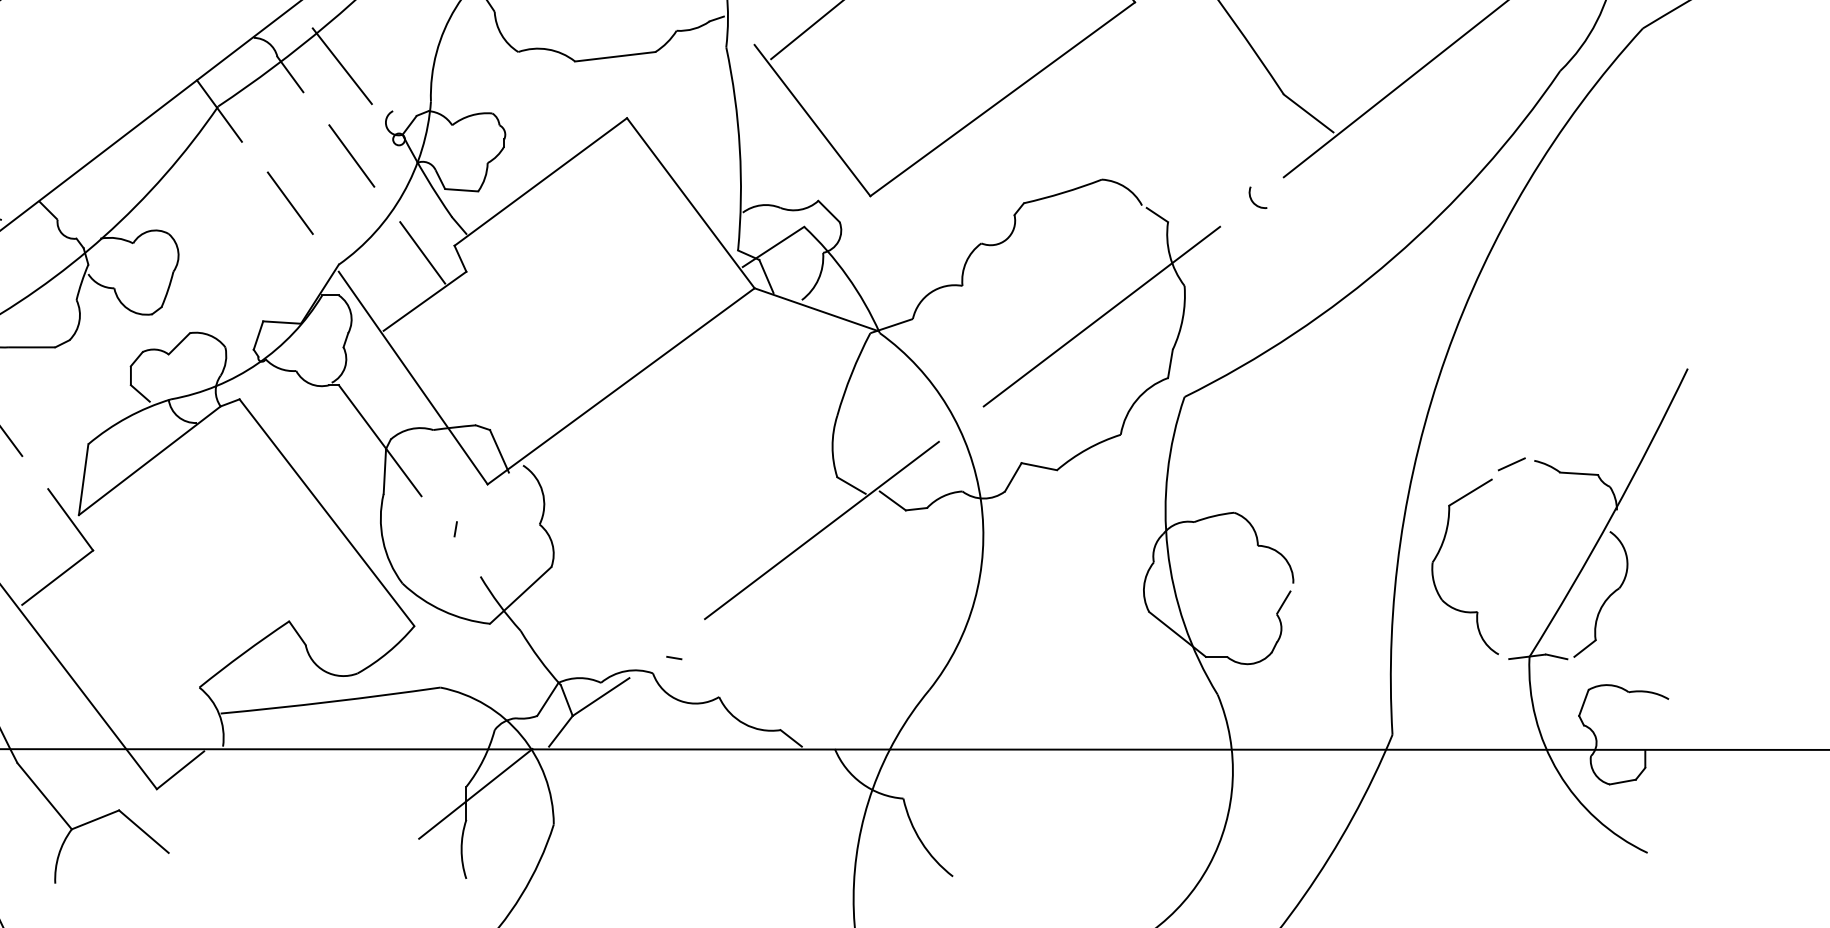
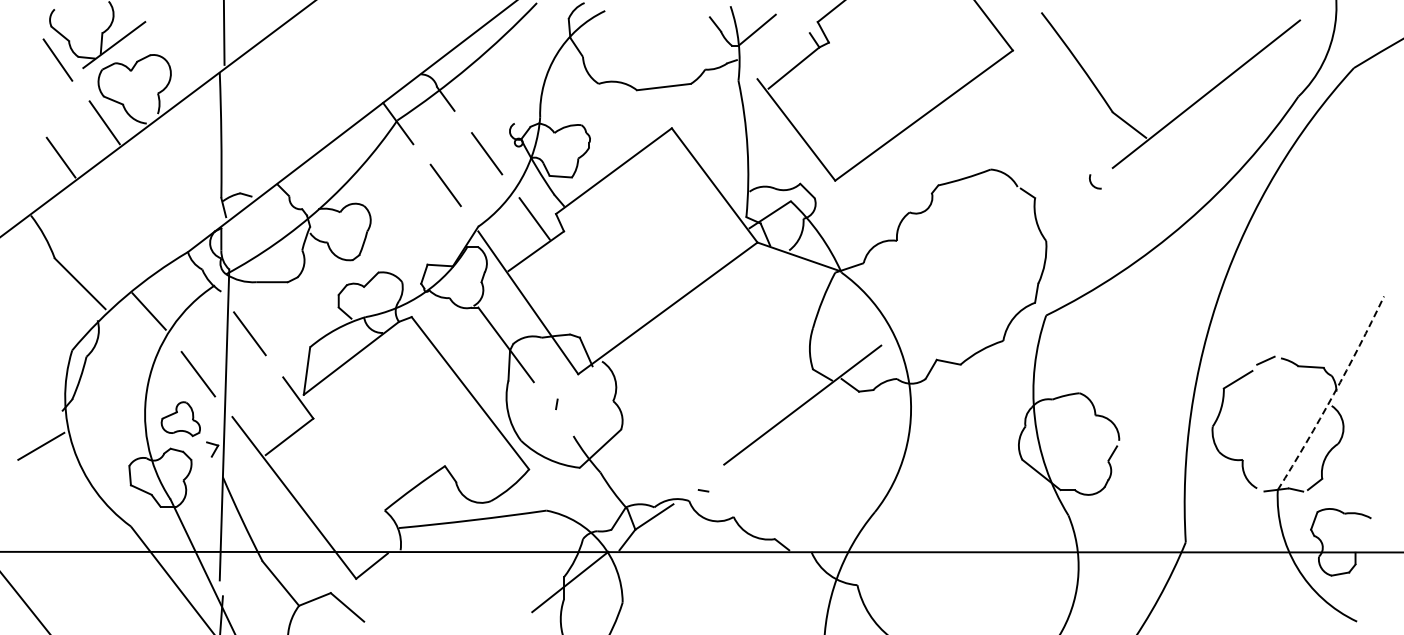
line: (342, 66) -> (480, 93), removed
line: (1101, 316) -> (990, 261), removed
arc: (1612, 514) -> (1333, 394), solid -> dashed

